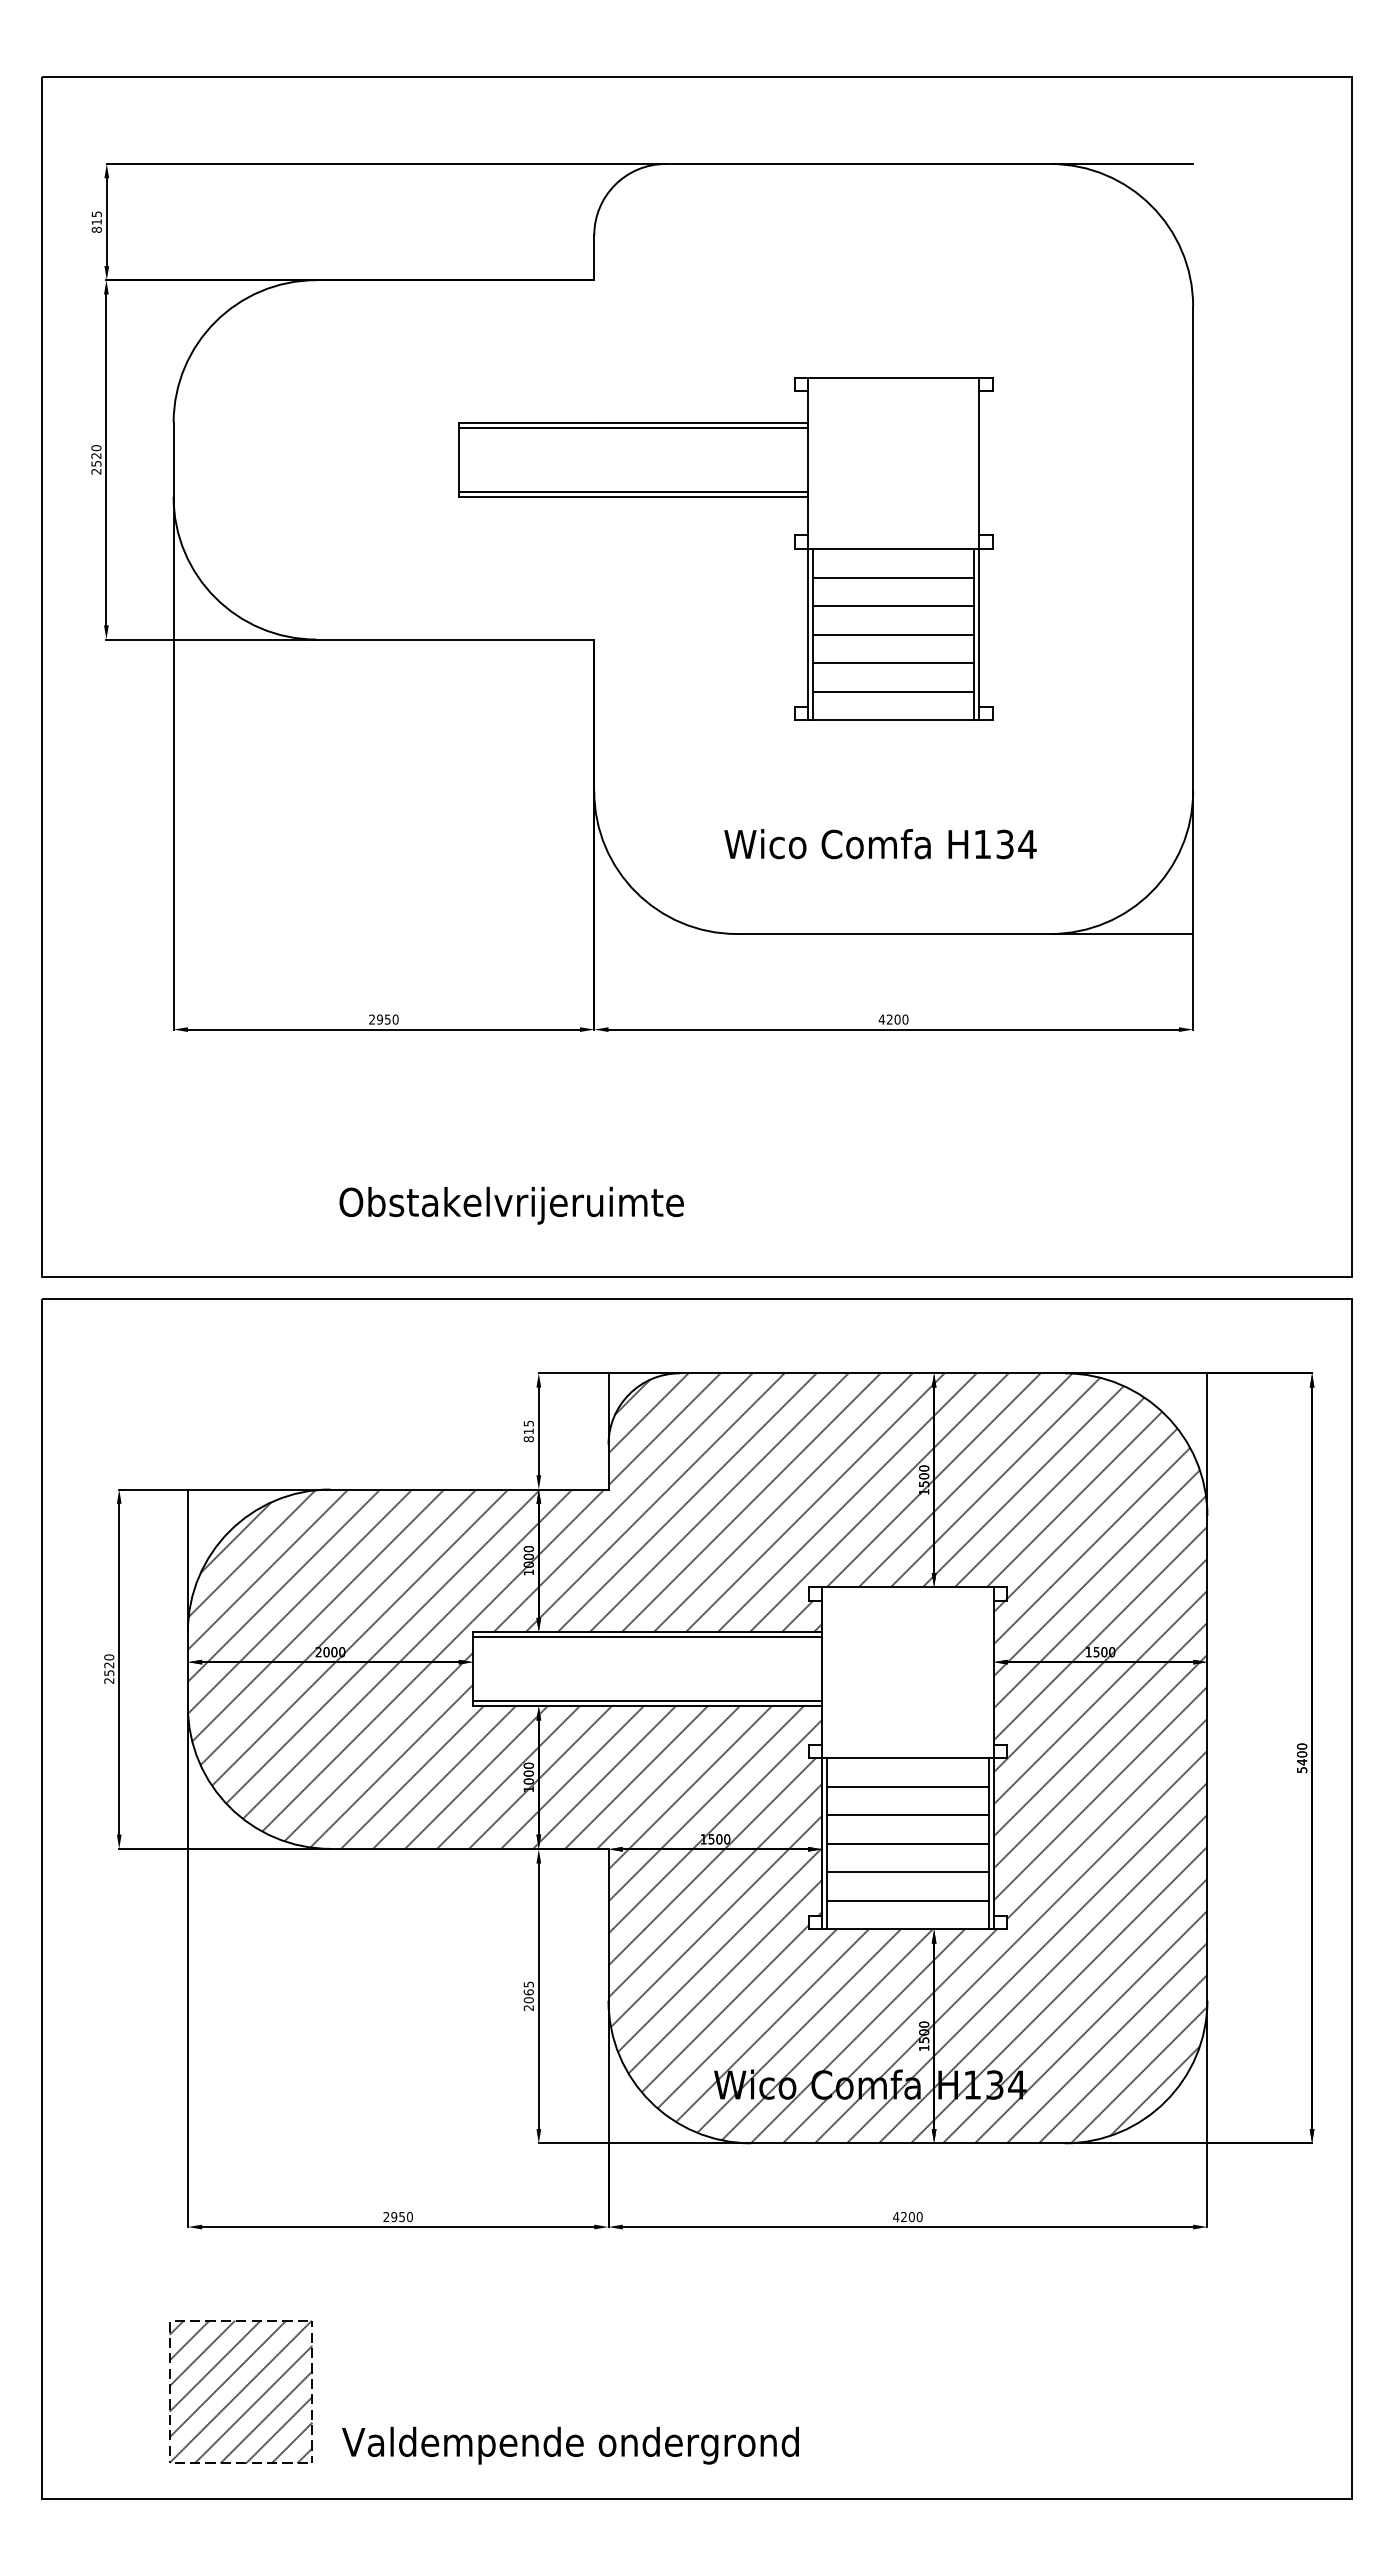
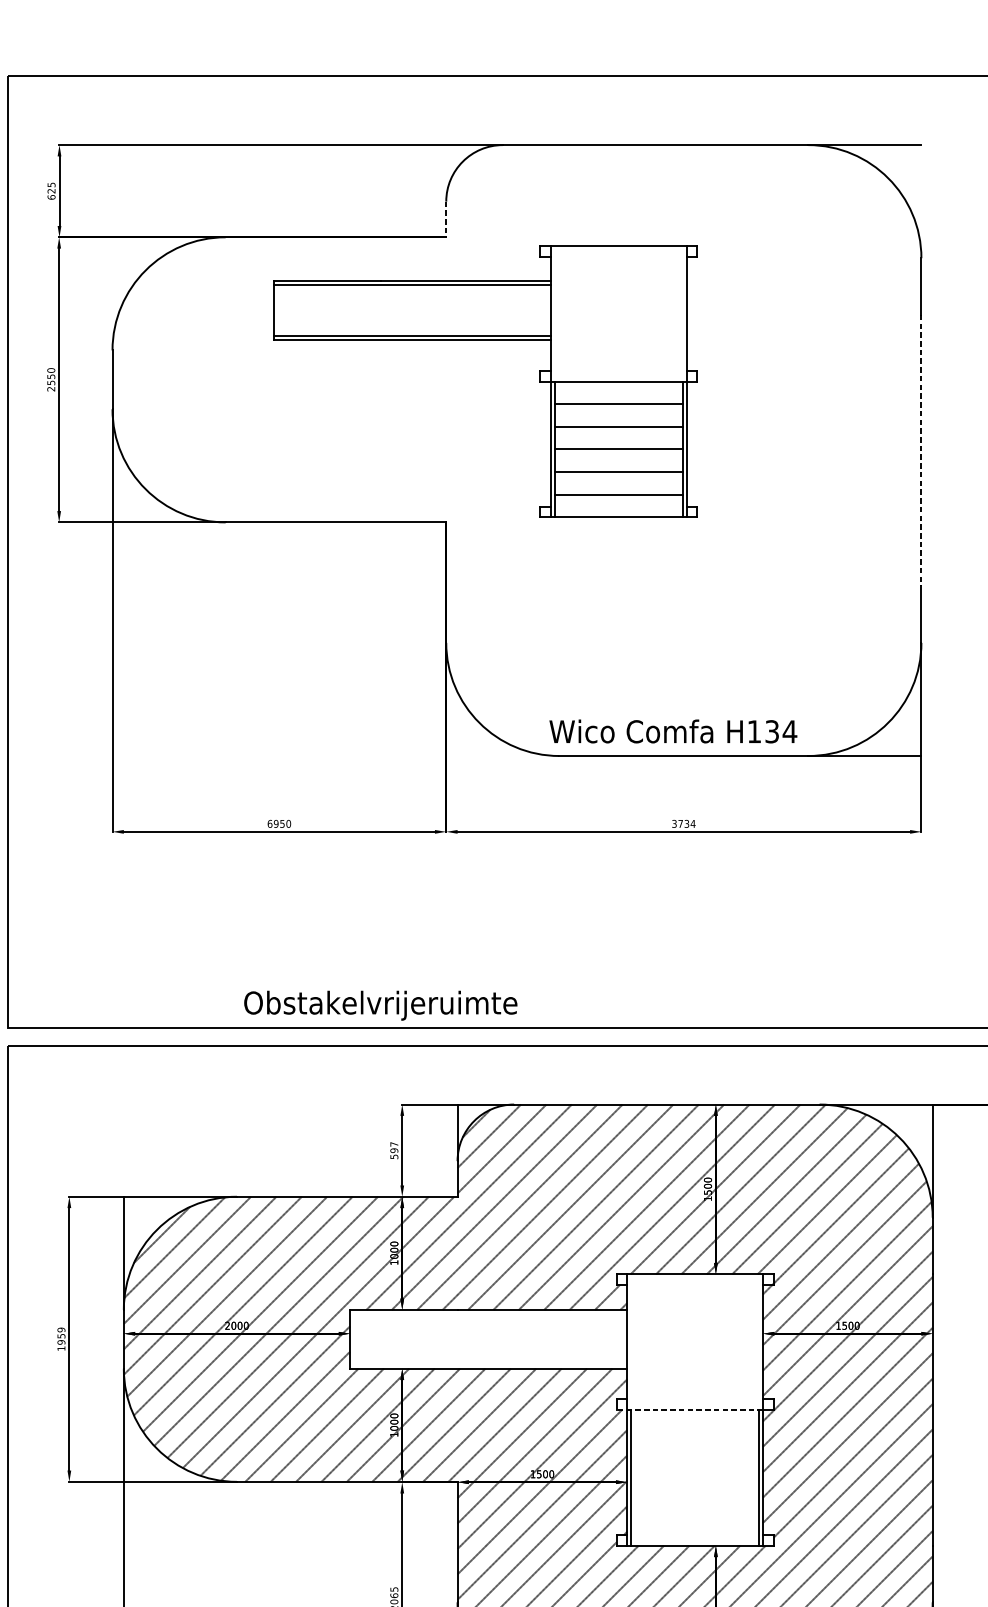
text: (96, 225) -> (51, 193), 815 -> 625
line: (594, 258) -> (446, 220), solid -> dashed
text: (96, 455) -> (51, 376), 2520 -> 2550
part: (725, 497) -> (485, 340), moved
line: (1193, 549) -> (921, 450), solid -> dashed
text: (880, 844) -> (673, 731), moved
text: (372, 1019) -> (270, 823), 2950 -> 6950
text: (893, 1019) -> (683, 823), 4200 -> 3734
text: (511, 1205) -> (380, 1005), moved
text: (528, 1431) -> (394, 1150), 815 -> 597
line: (647, 1637) -> (488, 1314), removed
text: (109, 1668) -> (61, 1338), 2520 -> 1959
line: (647, 1701) -> (488, 1364), removed
line: (900, 1758) -> (689, 1410), solid -> dashed
line: (907, 1786) -> (694, 1432), removed
line: (907, 1815) -> (694, 1455), removed
line: (907, 1843) -> (694, 1477), removed
line: (907, 1872) -> (694, 1500), removed
line: (907, 1900) -> (694, 1522), removed

